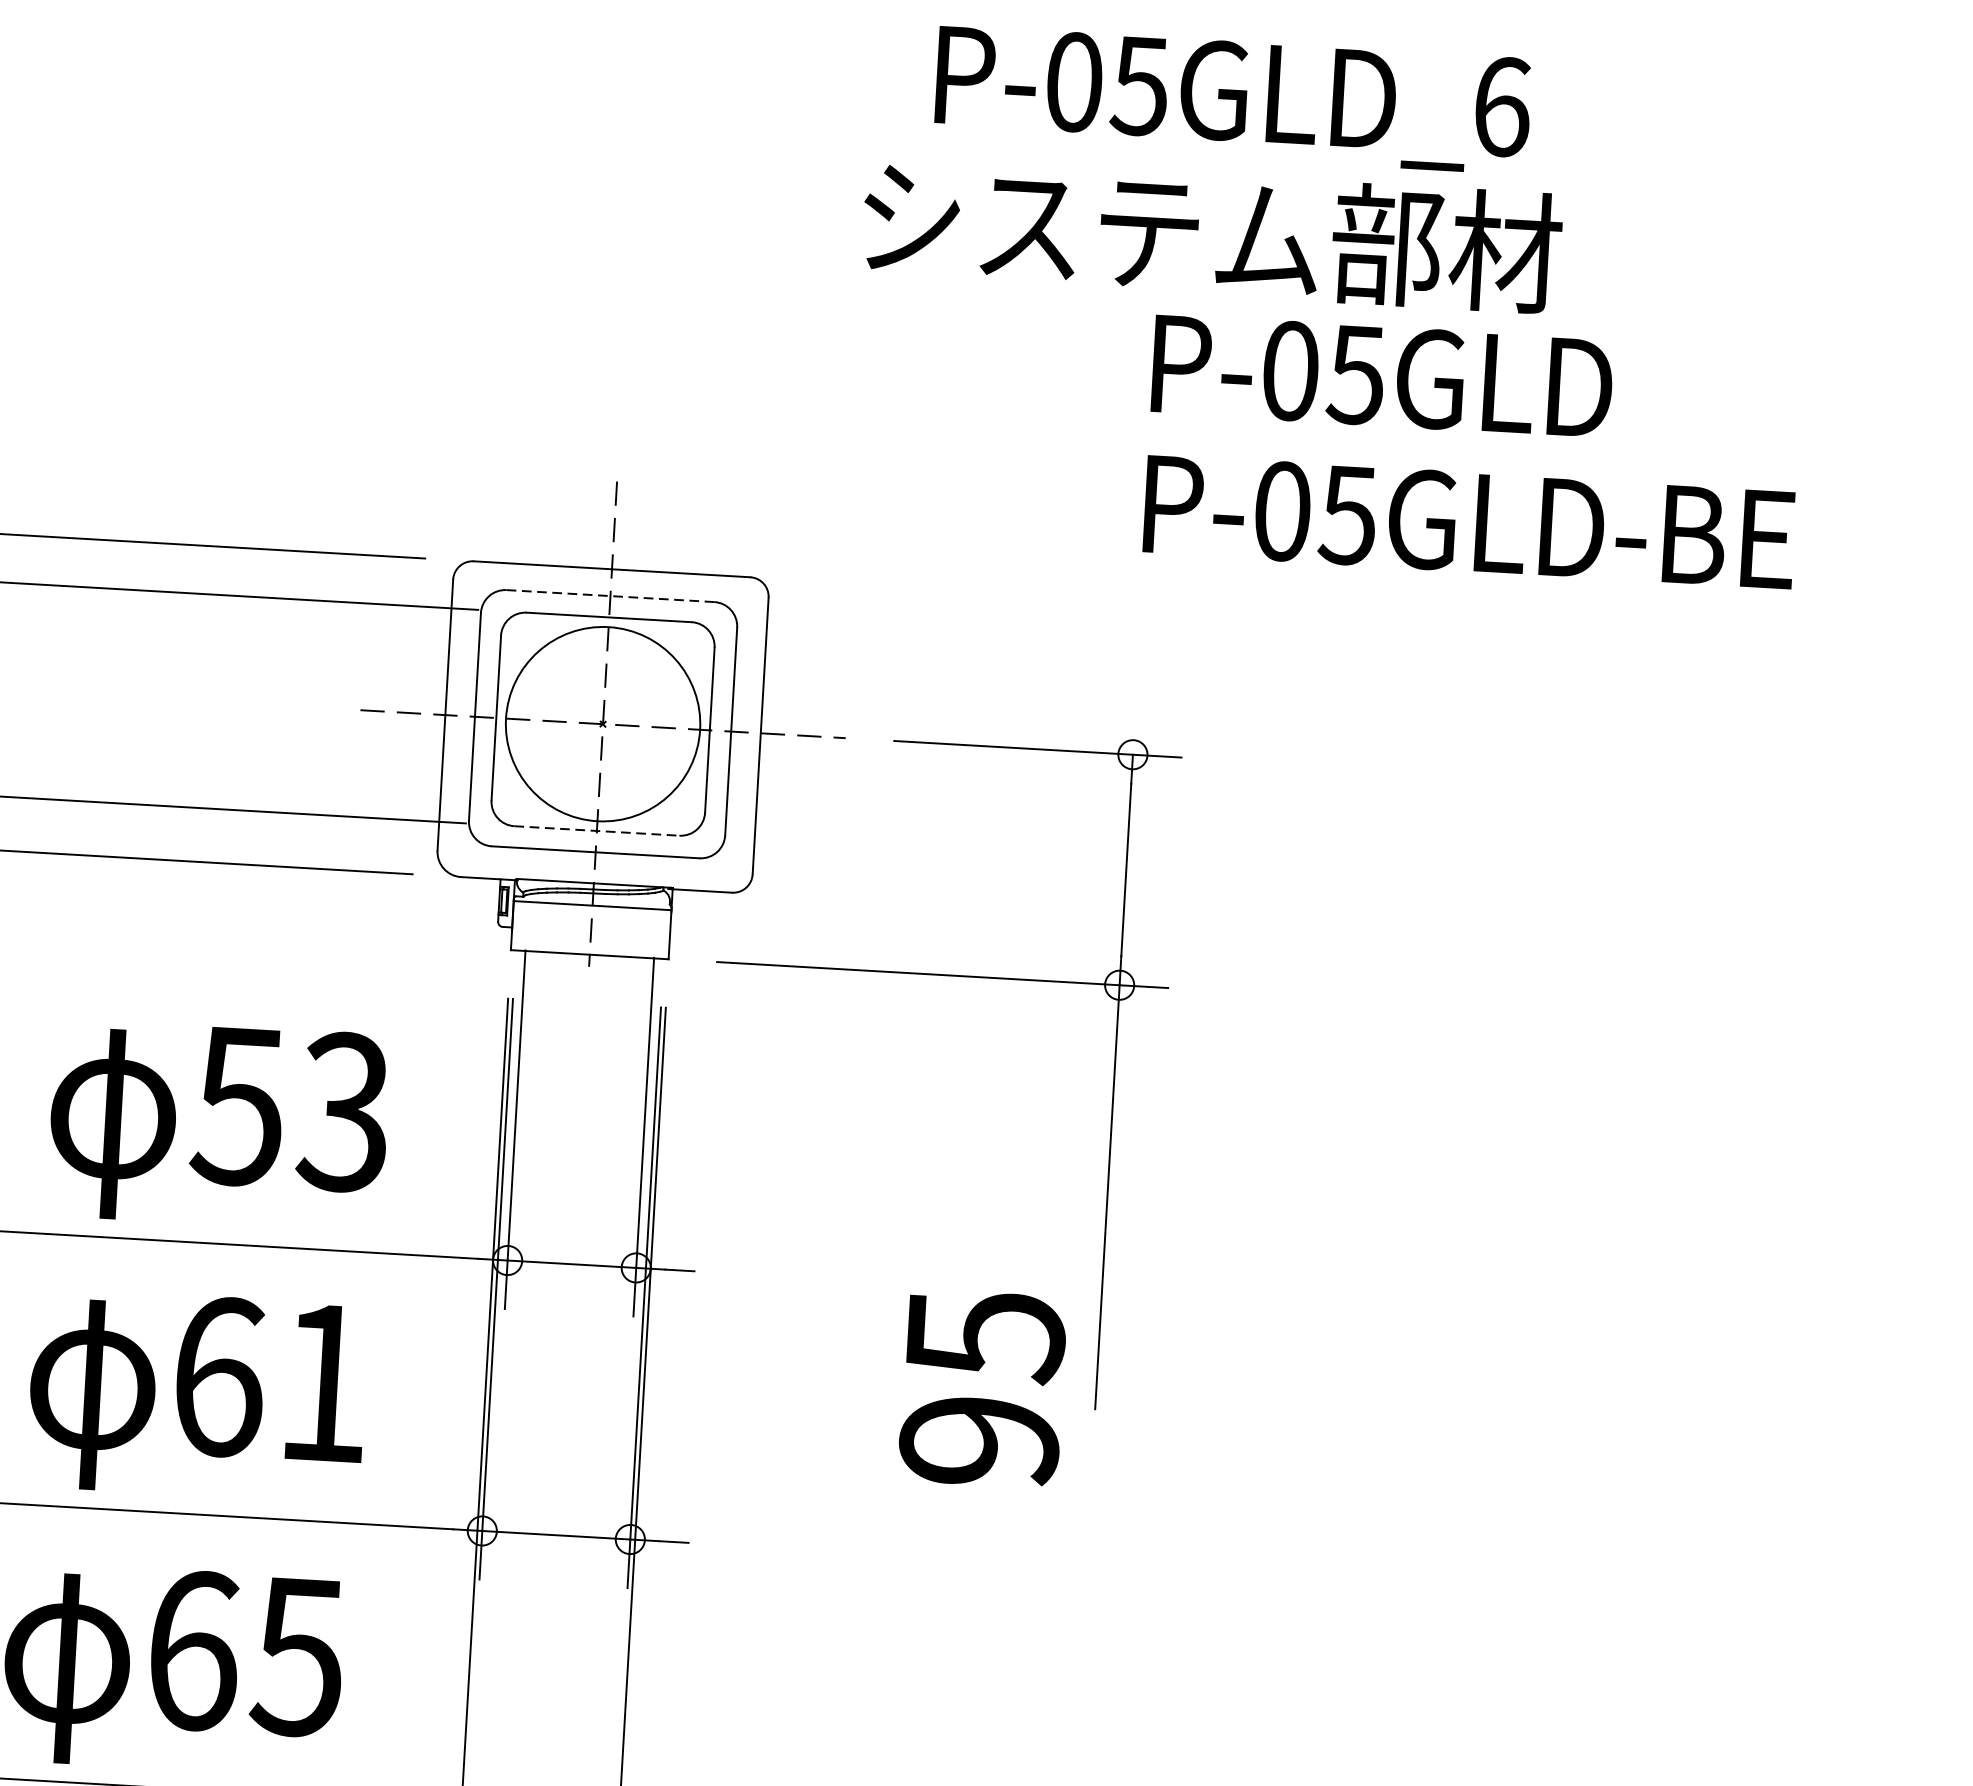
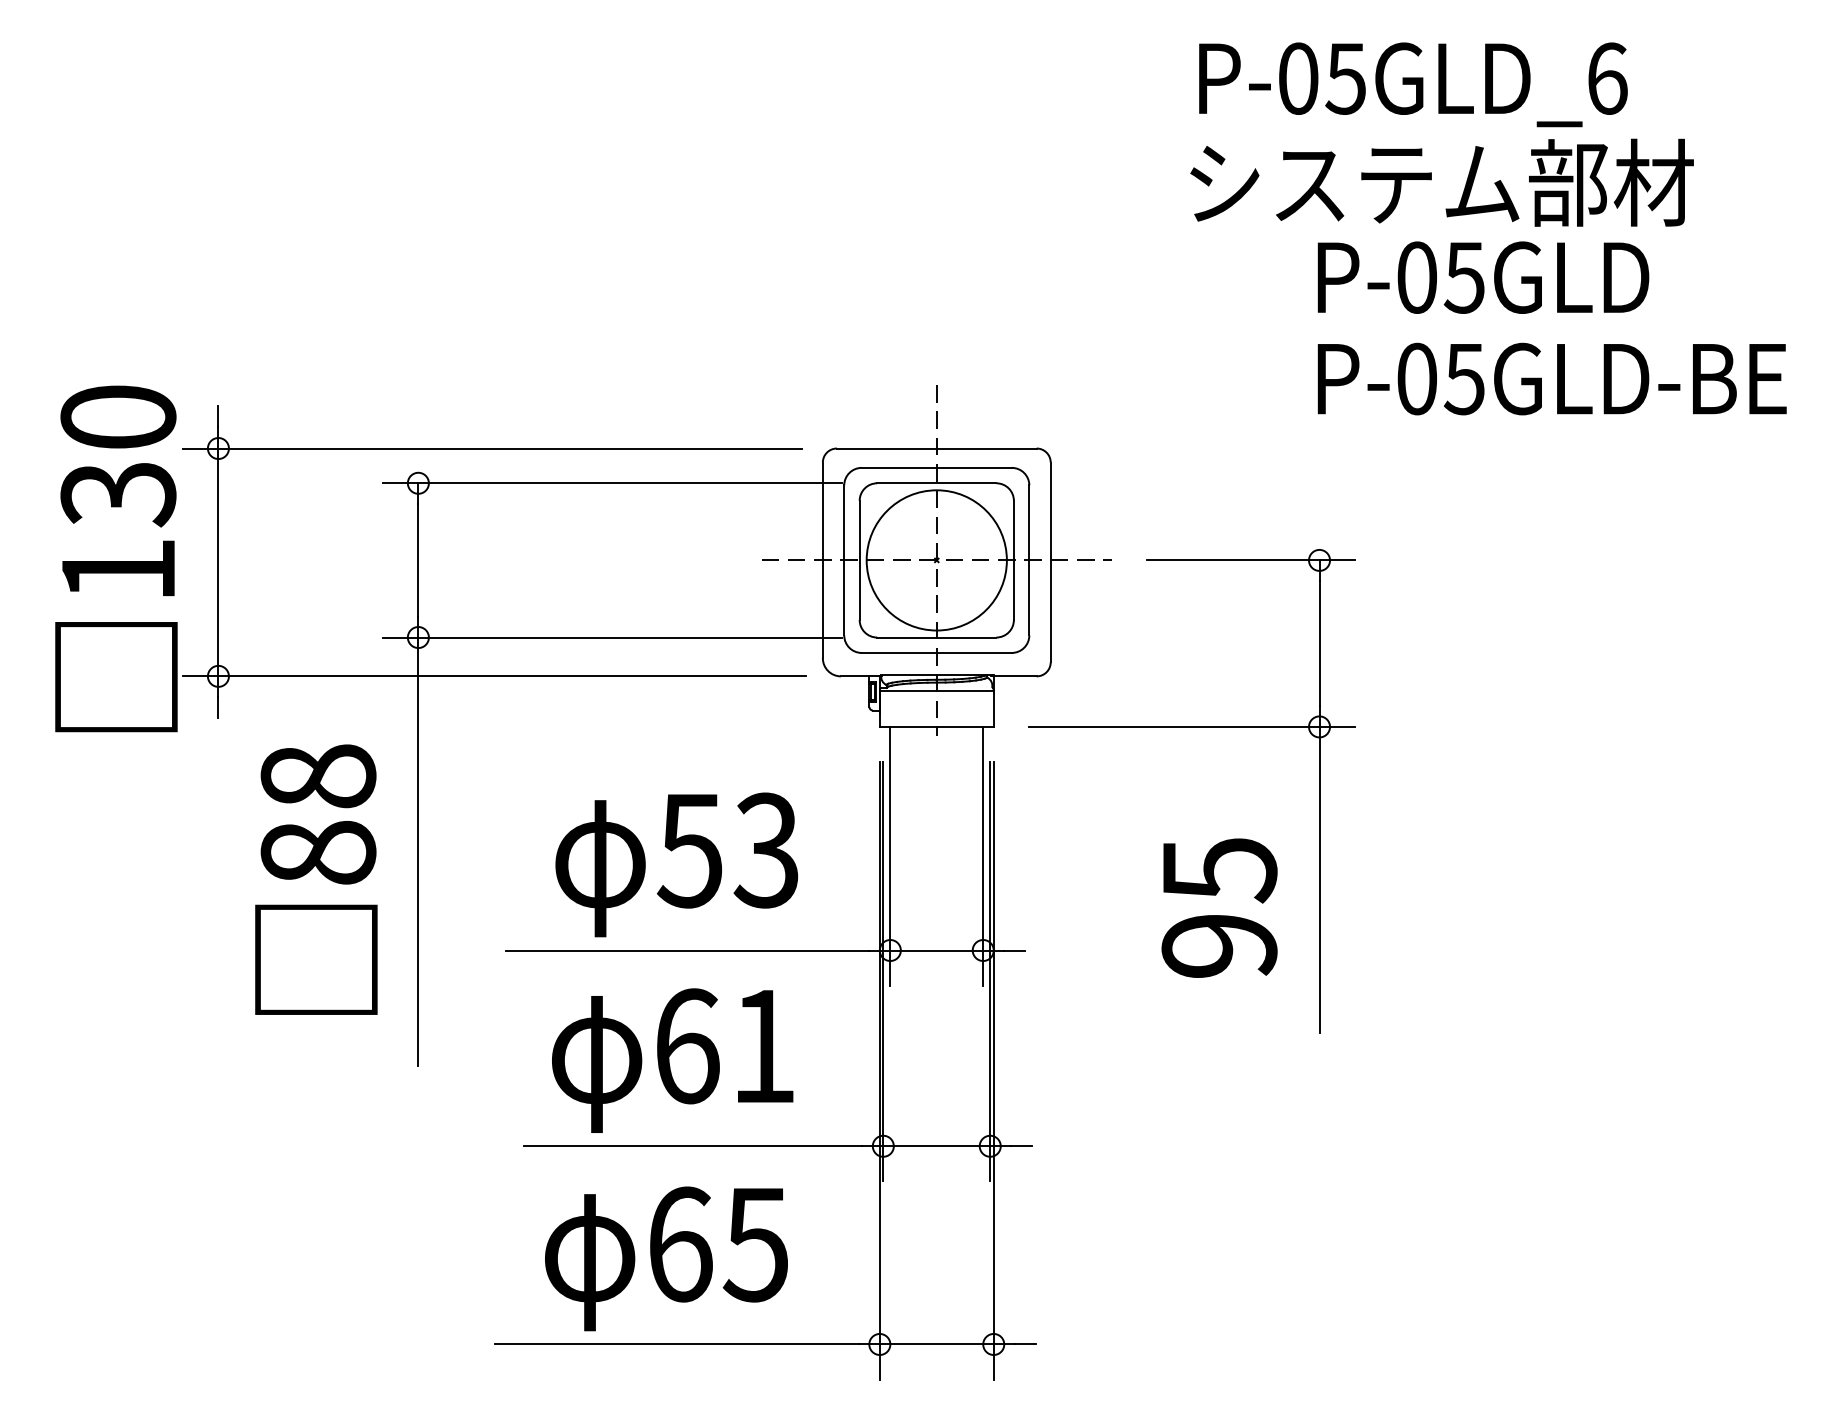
text: (1233, 99) -> (1413, 84), moved
text: (1211, 234) -> (1441, 182), moved
line: (610, 595) -> (936, 467), dashed -> solid
line: (596, 830) -> (936, 637), dashed -> solid
text: (982, 1387) -> (1219, 907), moved

